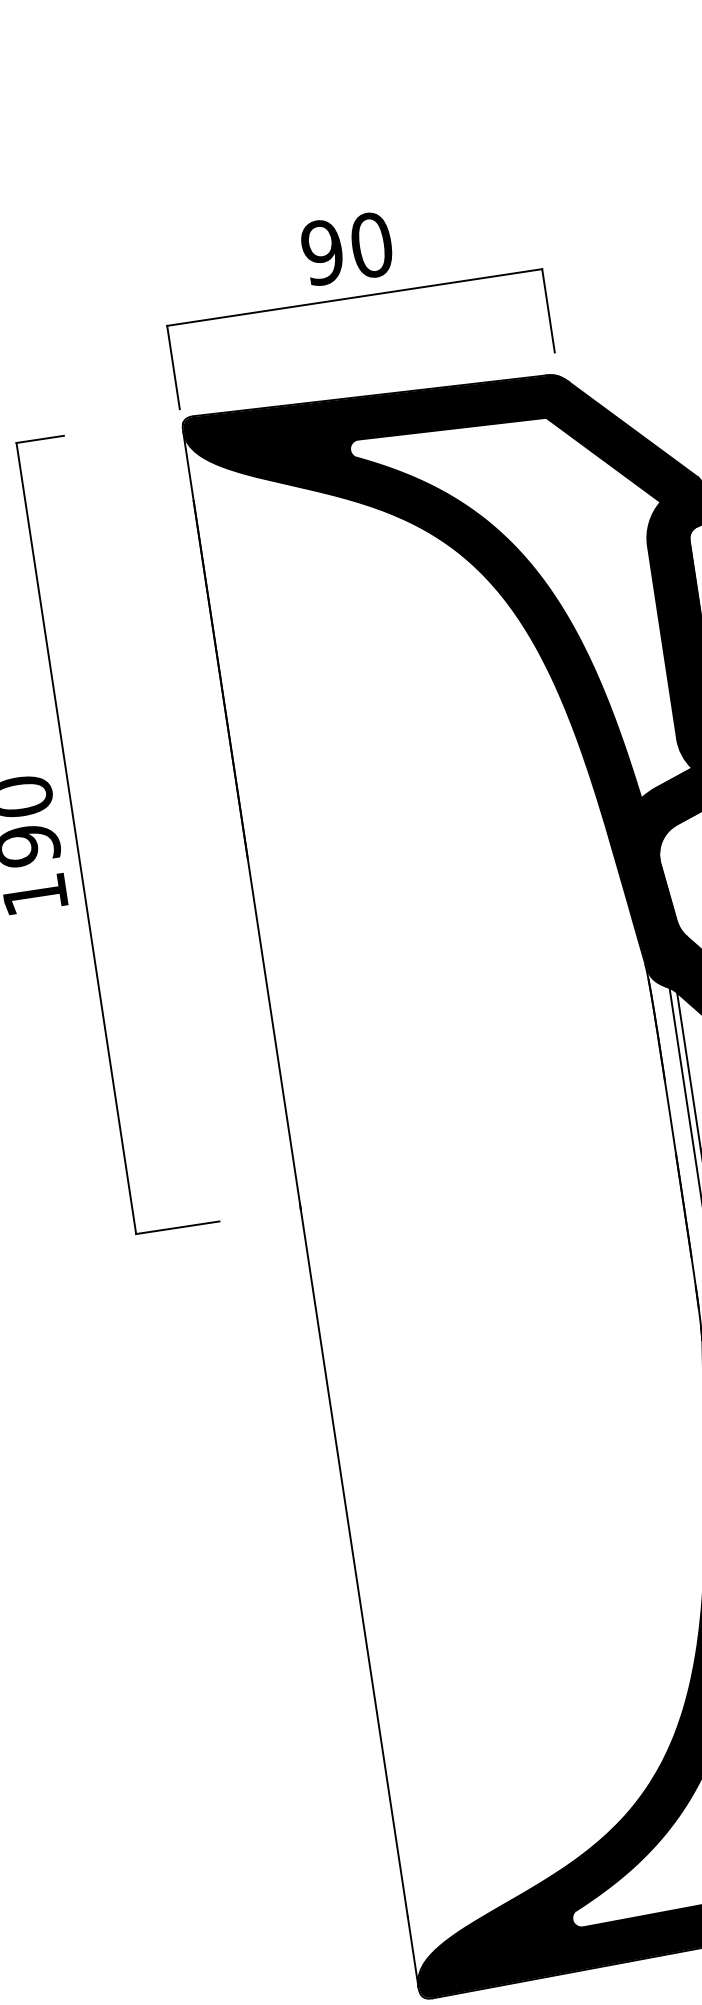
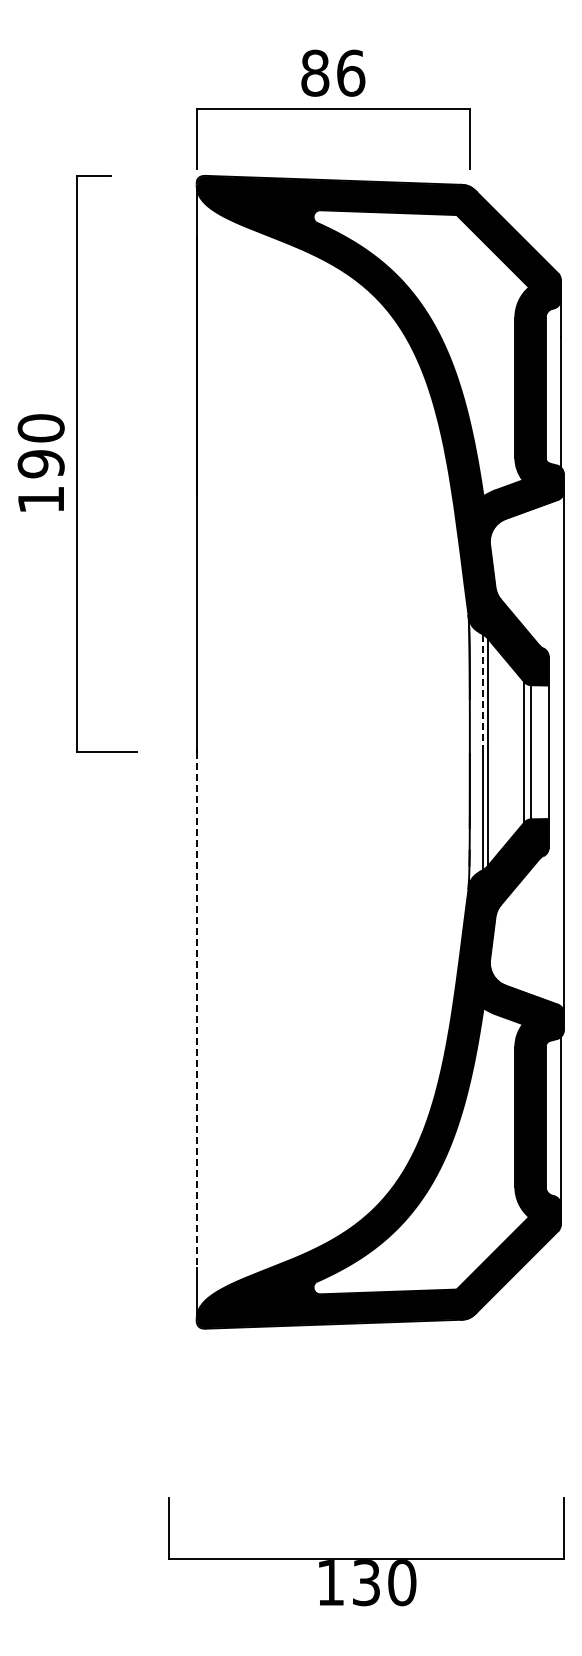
text: (347, 247) -> (333, 72), 90 -> 86
line: (682, 1068) -> (483, 693), solid -> dashed
line: (354, 1563) -> (196, 1010), solid -> dashed

